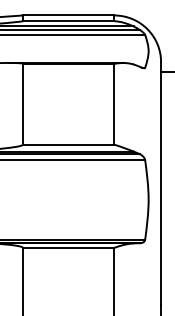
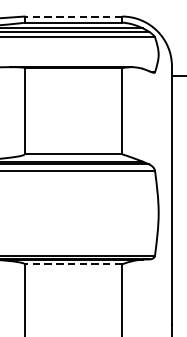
line: (68, 15) -> (73, 16), solid -> dashed
line: (68, 247) -> (73, 263), solid -> dashed

